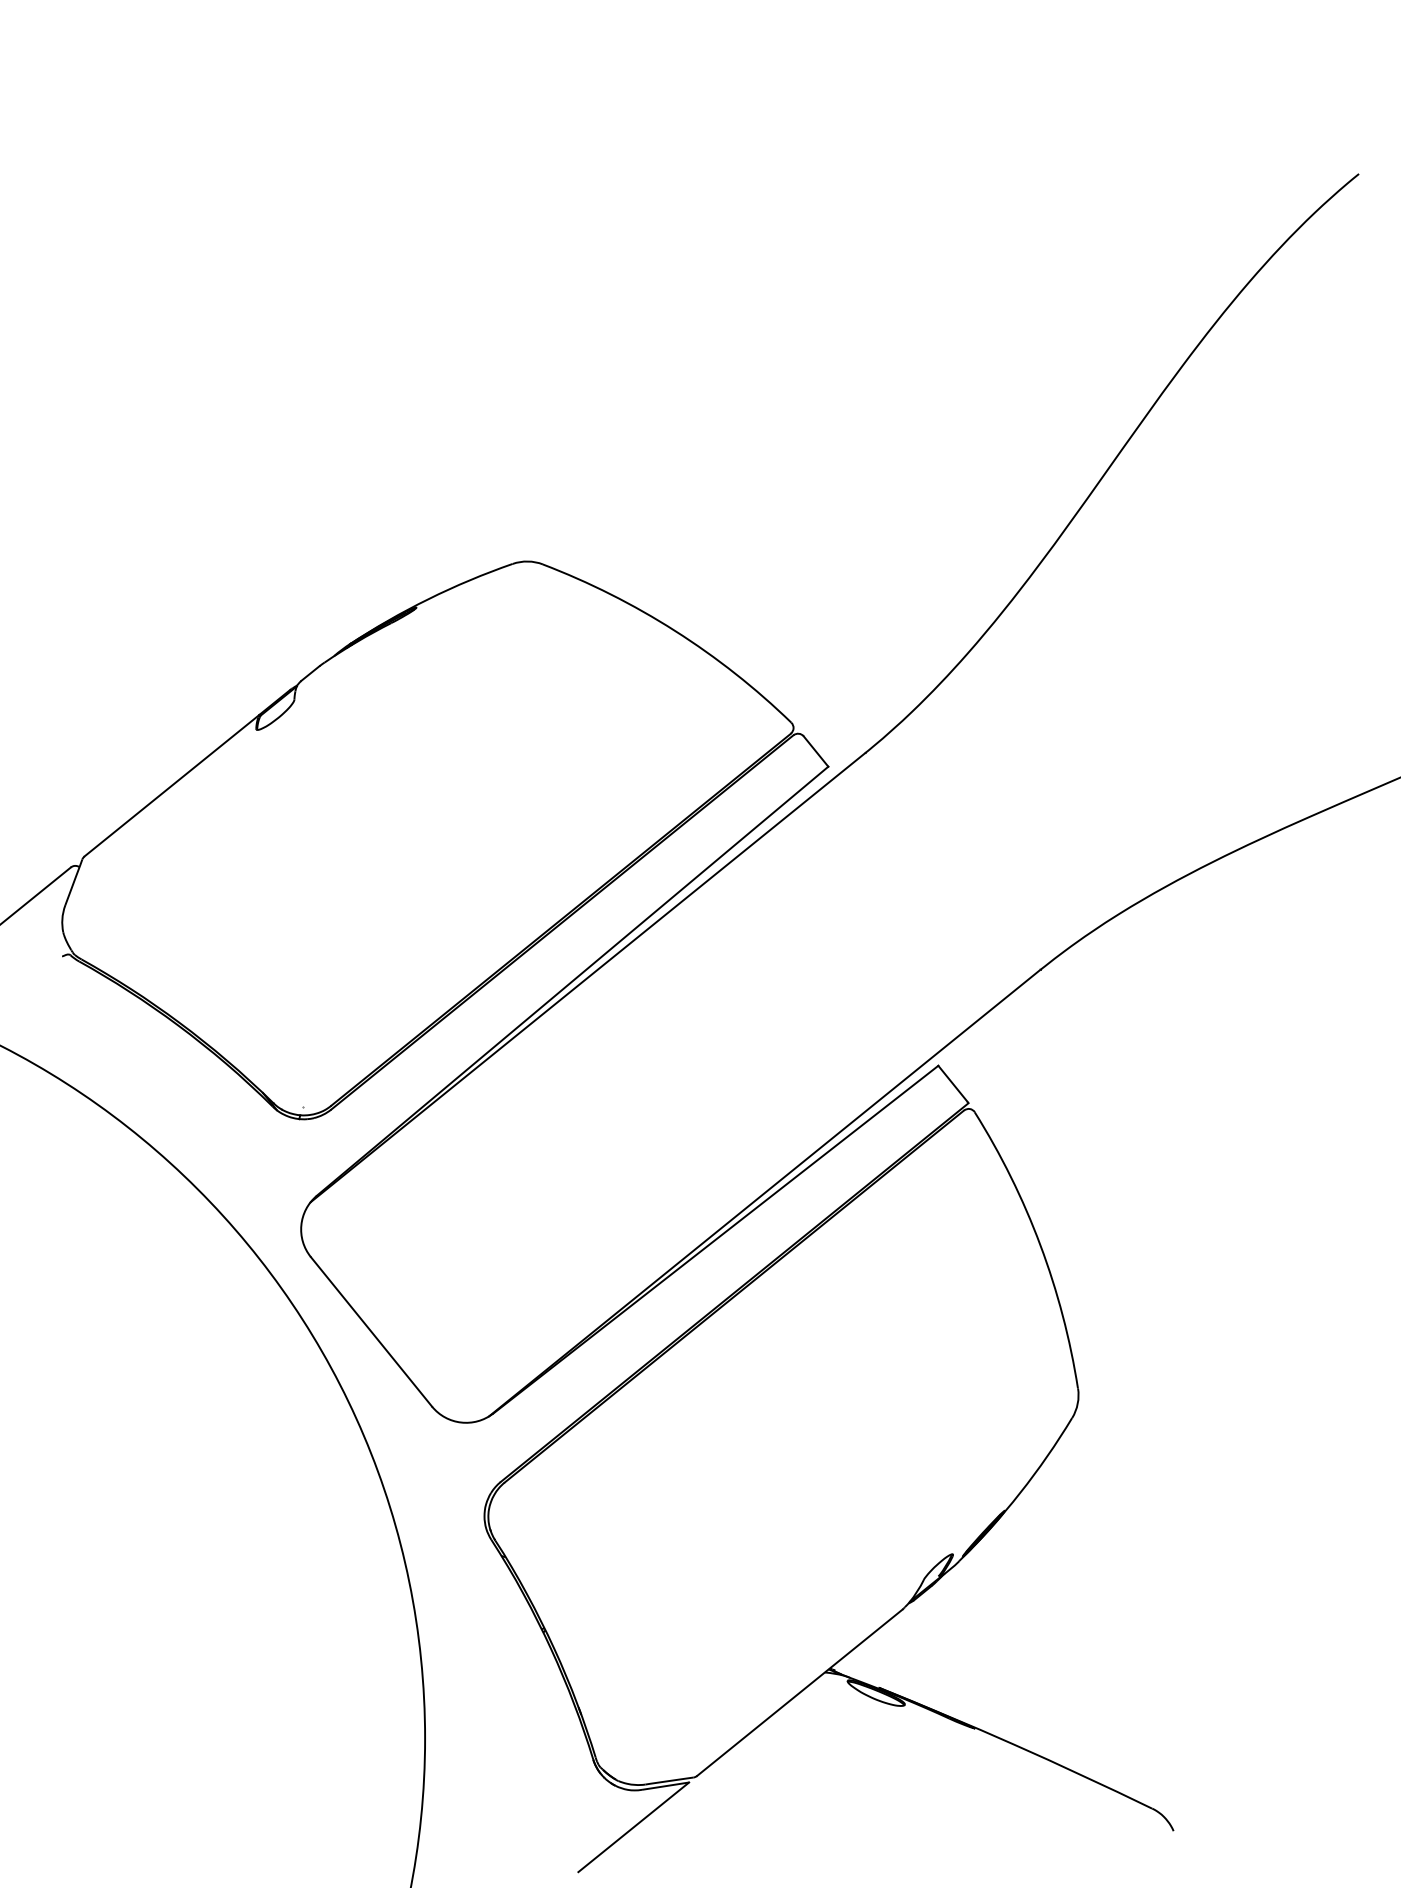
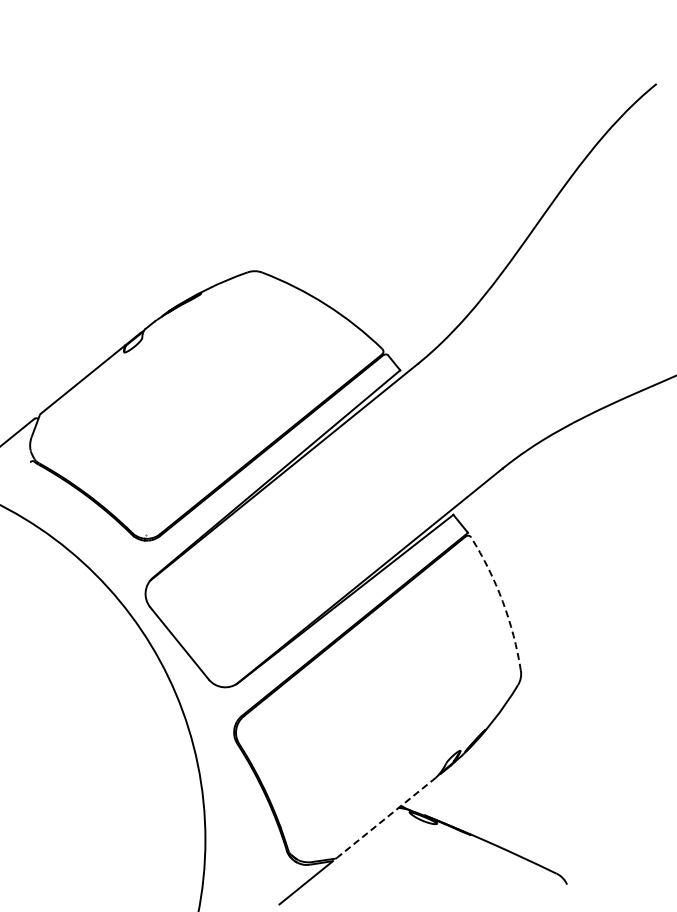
arc: (1039, 1245) -> (502, 601), solid -> dashed
line: (799, 1692) -> (386, 817), solid -> dashed

